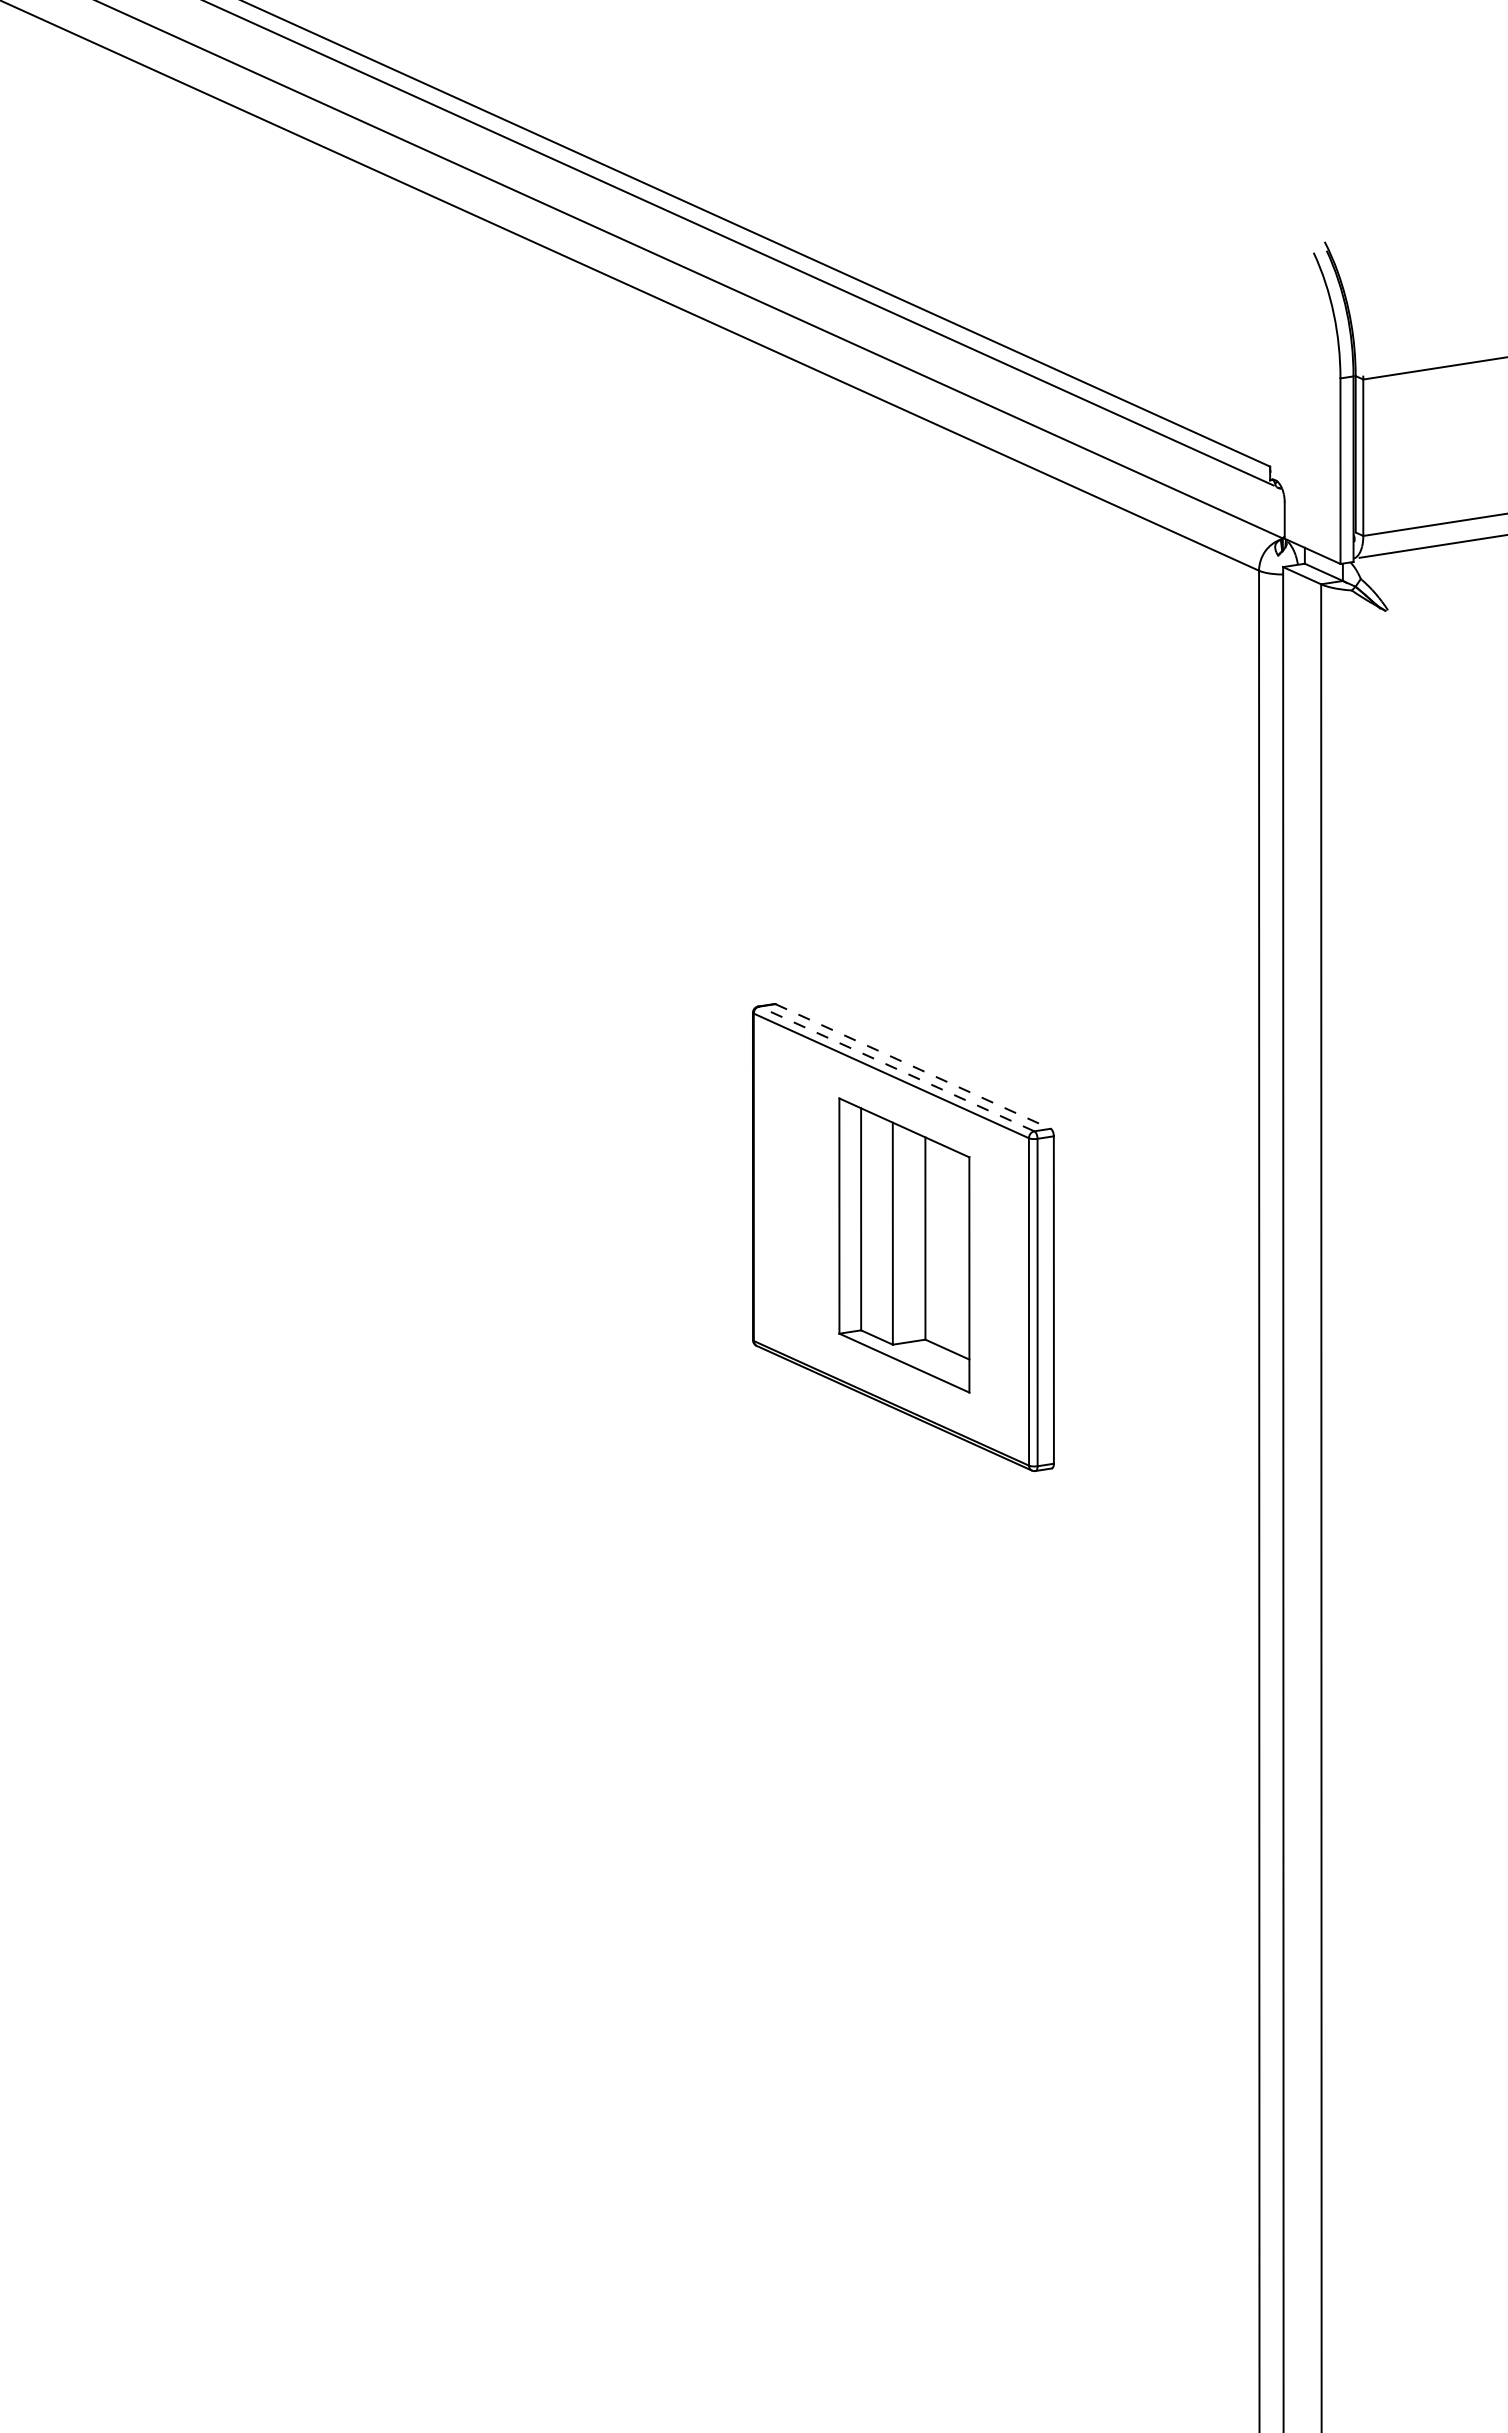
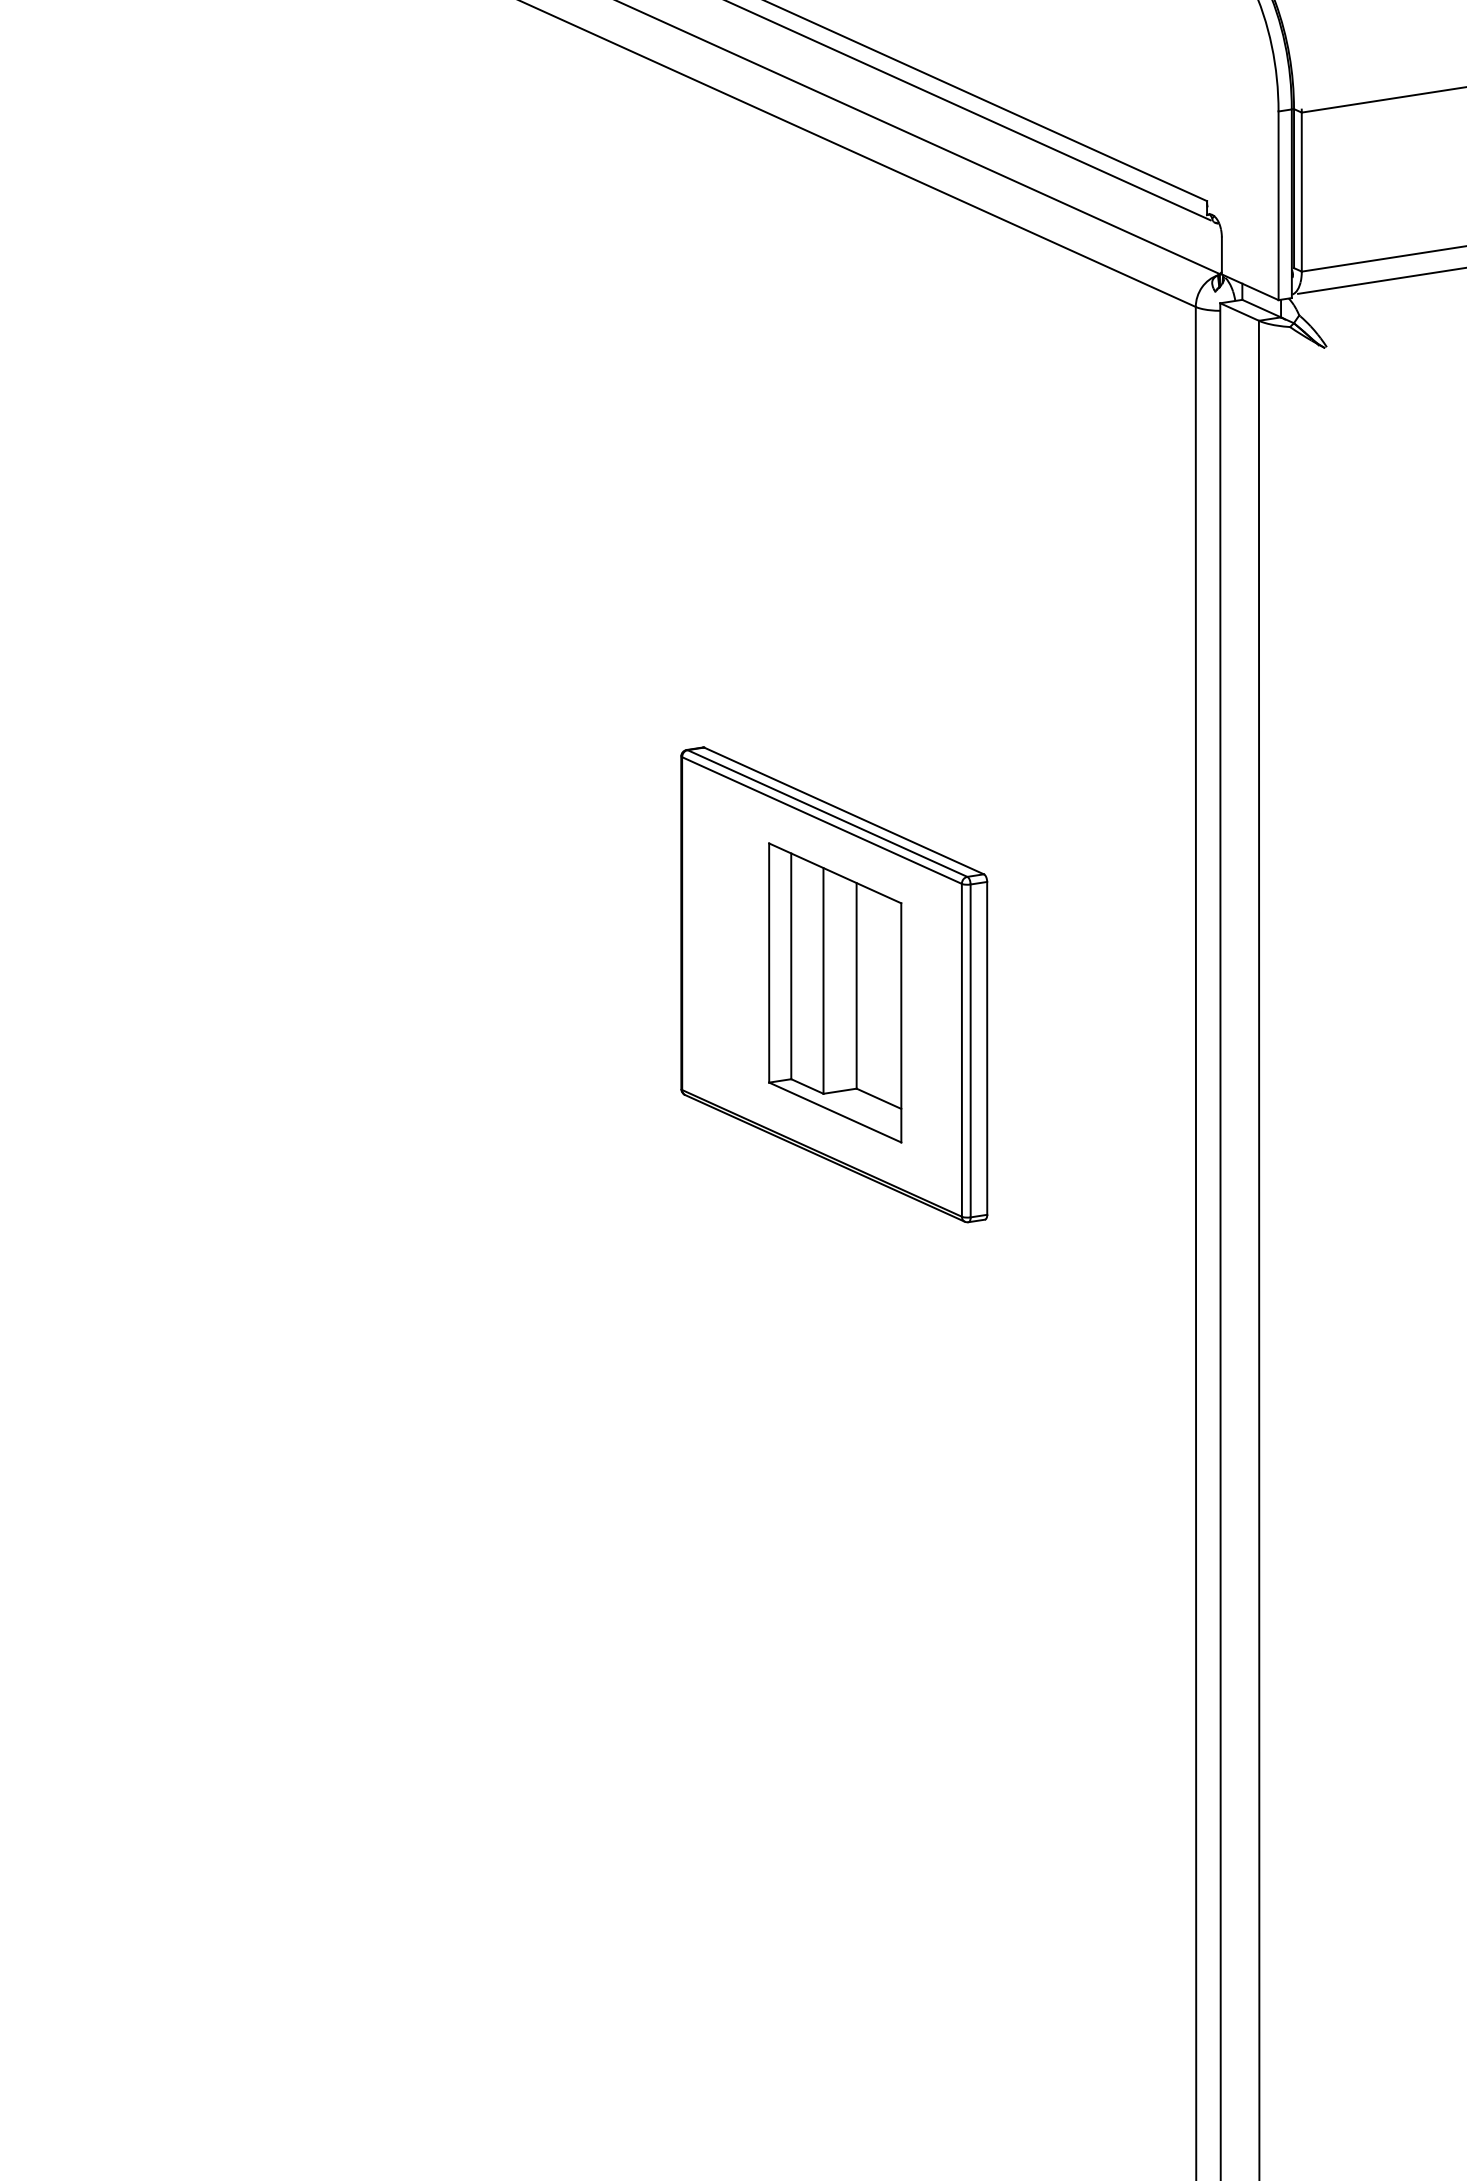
line: (913, 1066) -> (844, 810), dashed -> solid
line: (896, 1068) -> (827, 813), dashed -> solid

